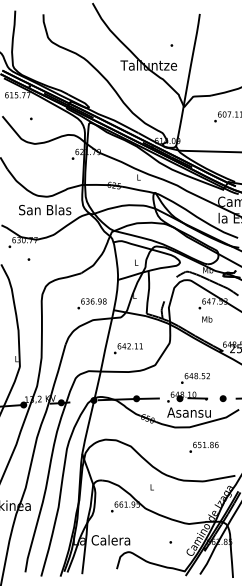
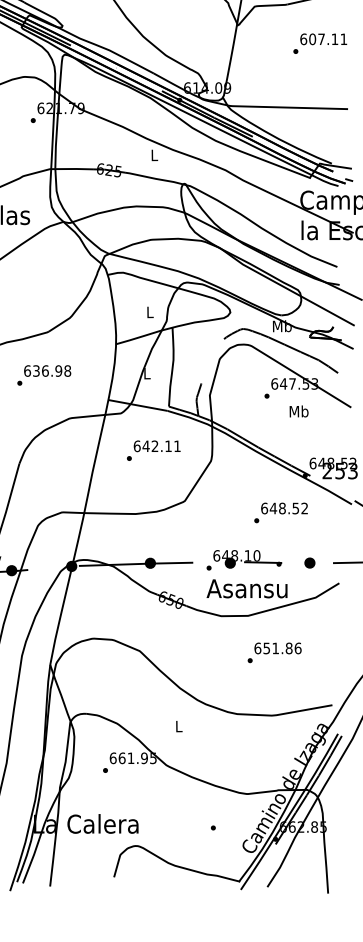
text: (91, 303) -> (43, 374), moved
text: (207, 319) -> (299, 411), moved
text: (128, 348) -> (153, 450), moved
text: (195, 378) -> (281, 512), moved

